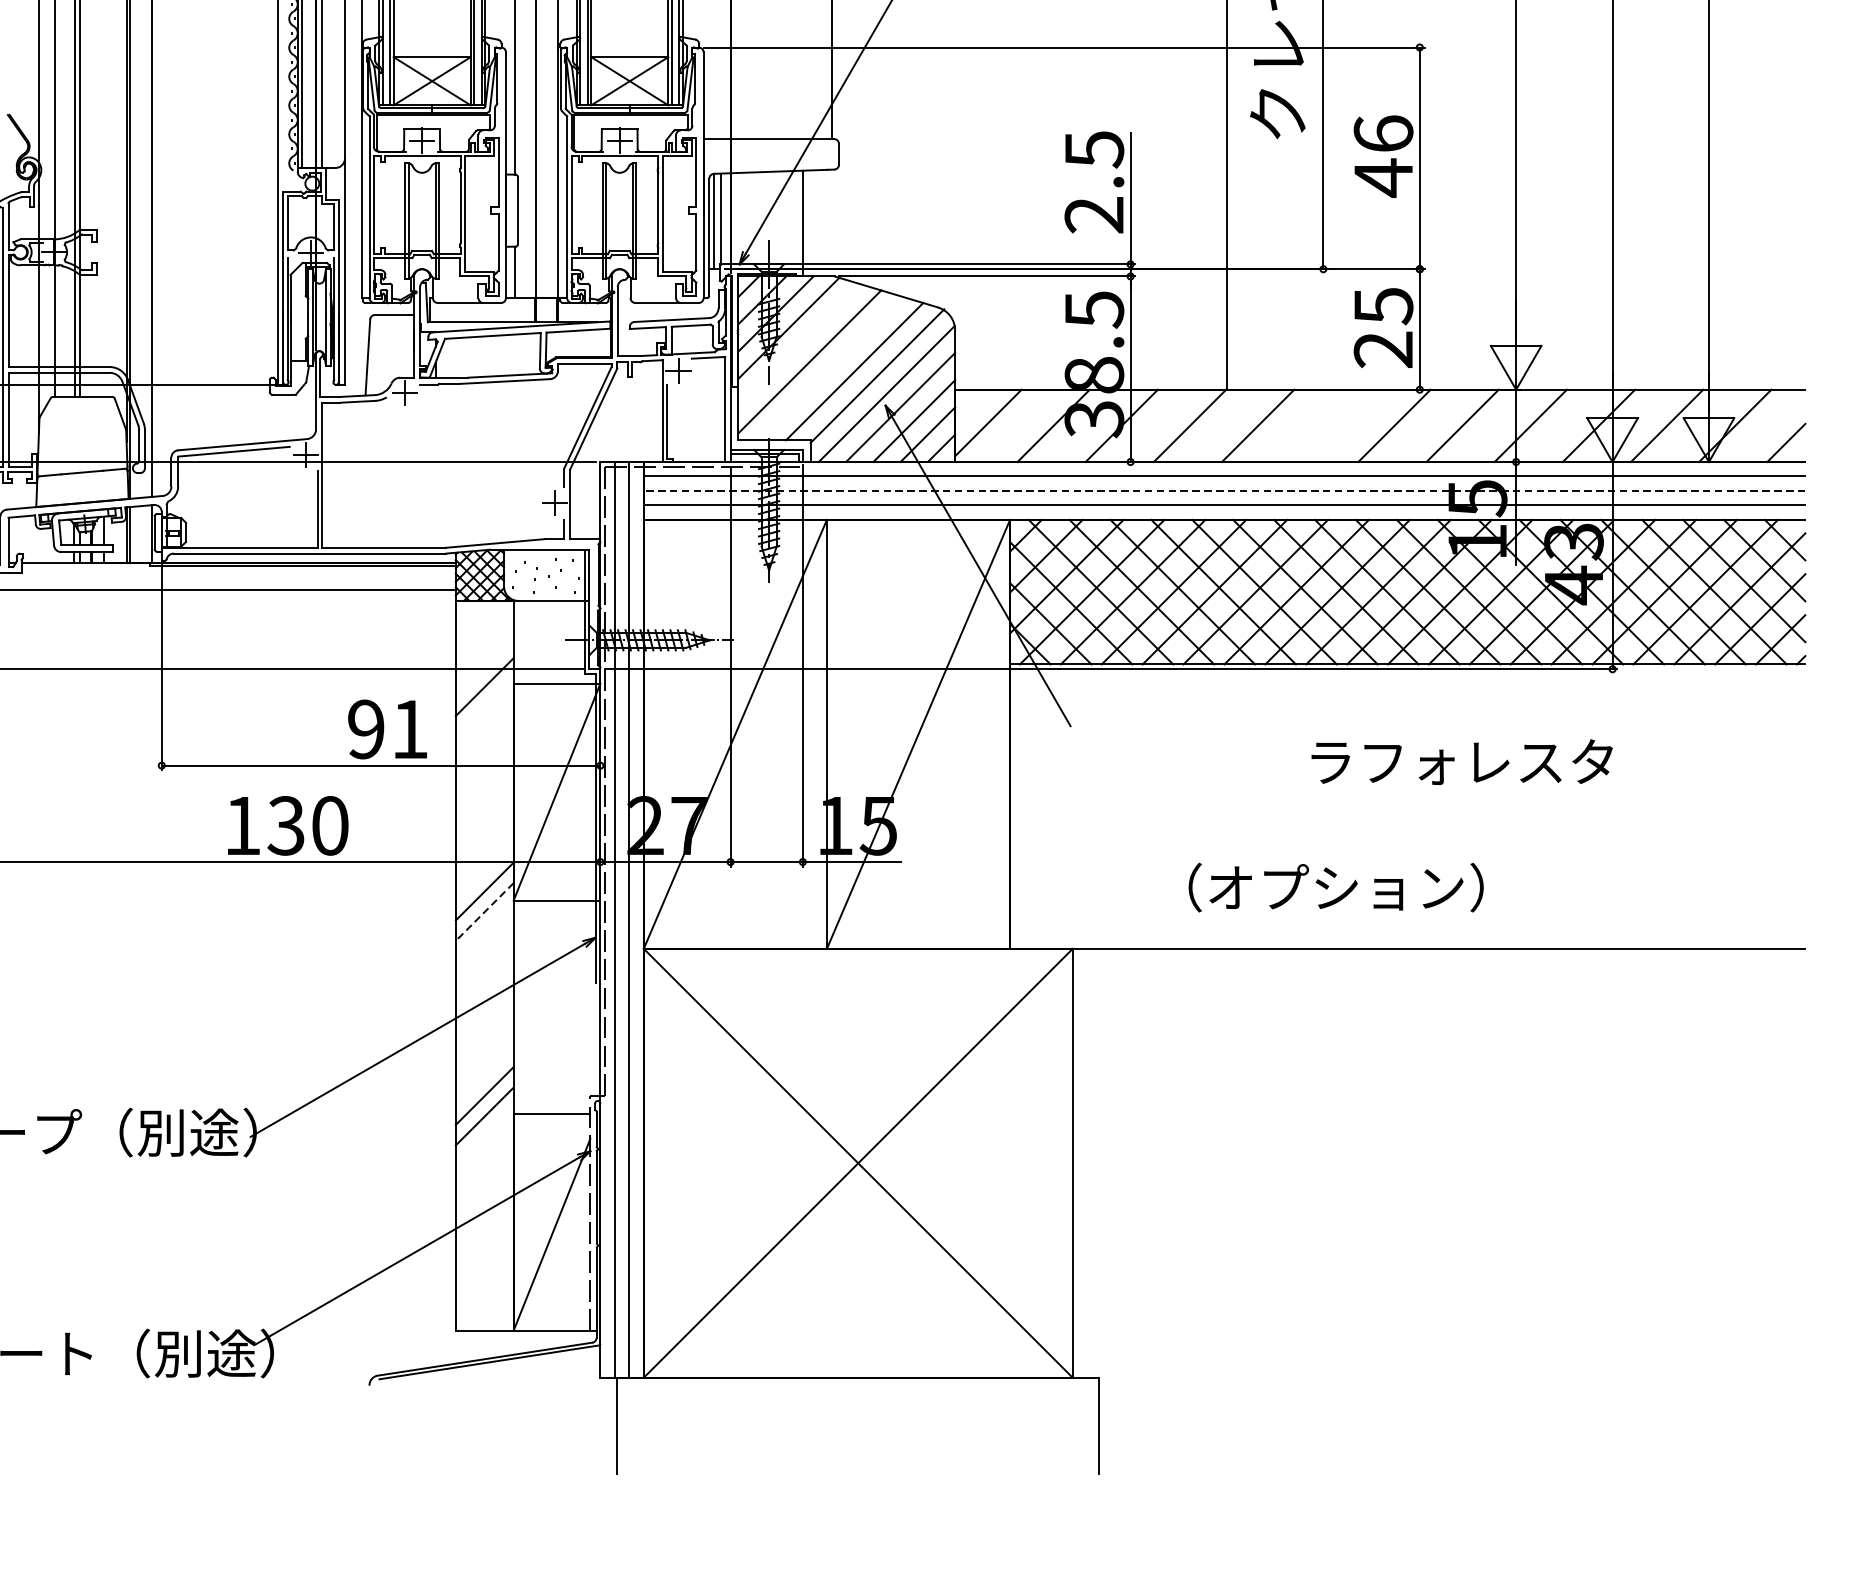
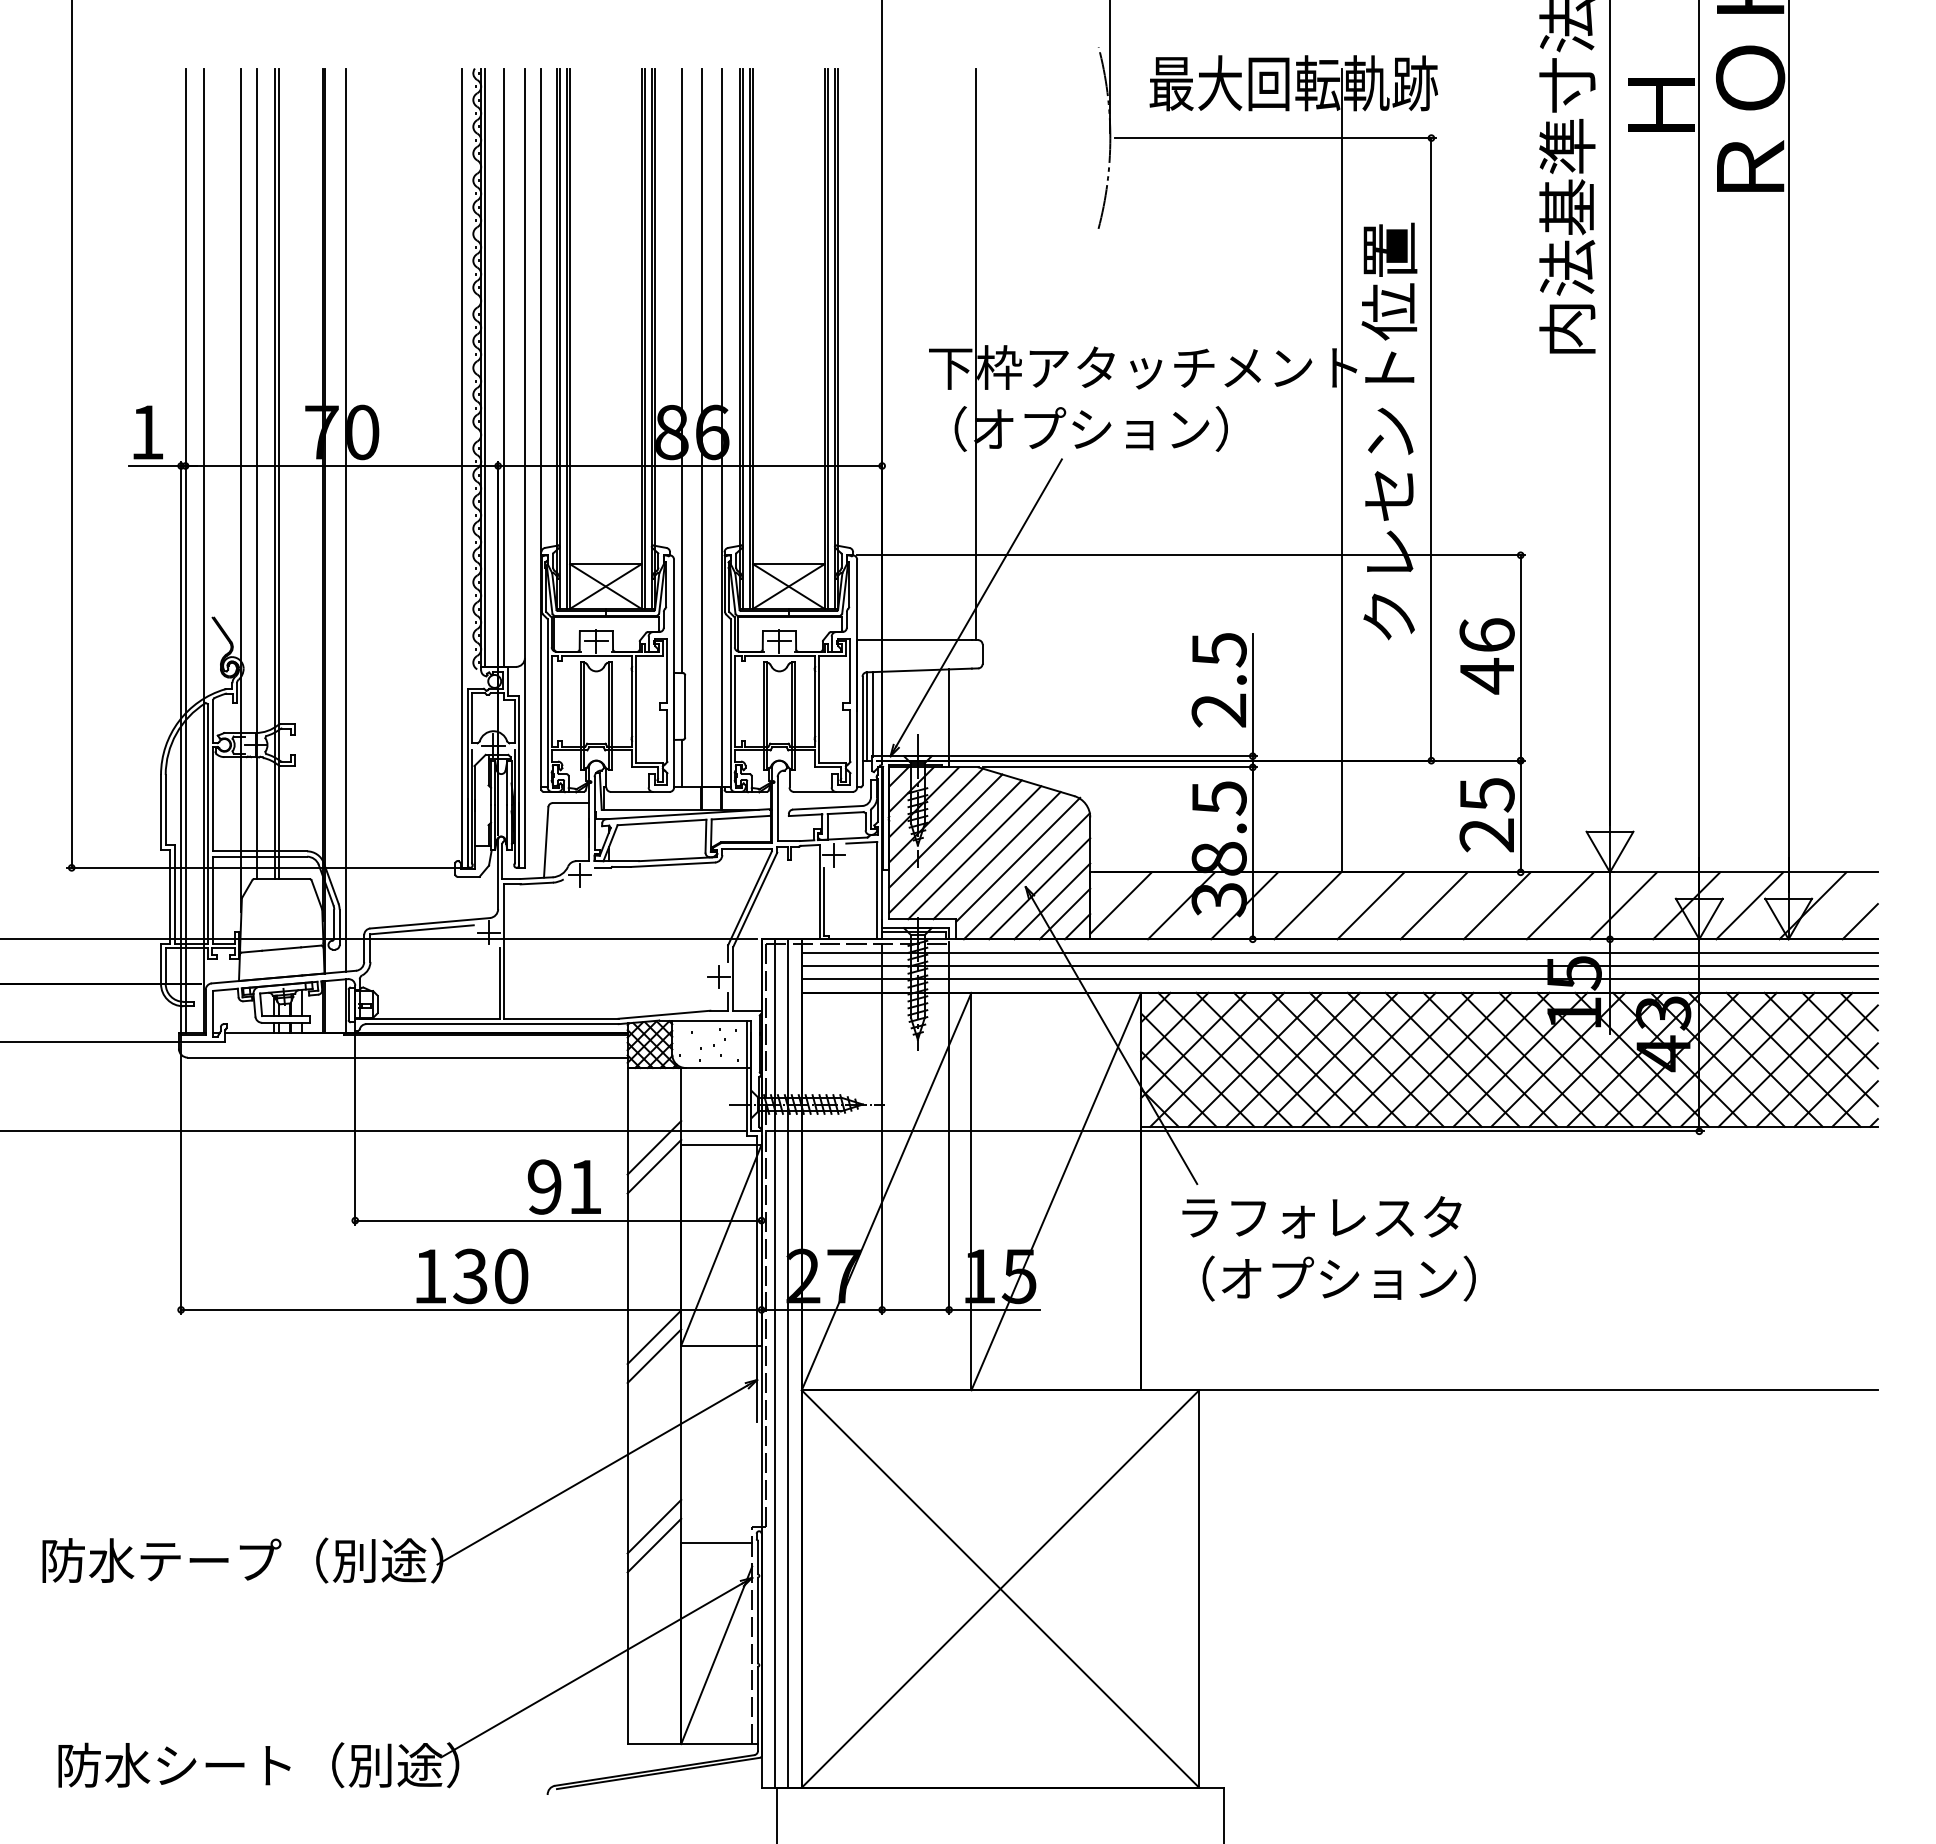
line: (798, 344) -> (945, 830), added
line: (830, 368) -> (974, 852), added
line: (1325, 425) -> (1433, 905), added
line: (1224, 491) -> (1339, 966), dashed -> solid
line: (484, 707) -> (654, 1166), added
text: (1461, 762) -> (1321, 1217), moved
text: (1335, 887) -> (1338, 1278), moved
line: (484, 912) -> (654, 1356), dashed -> solid

